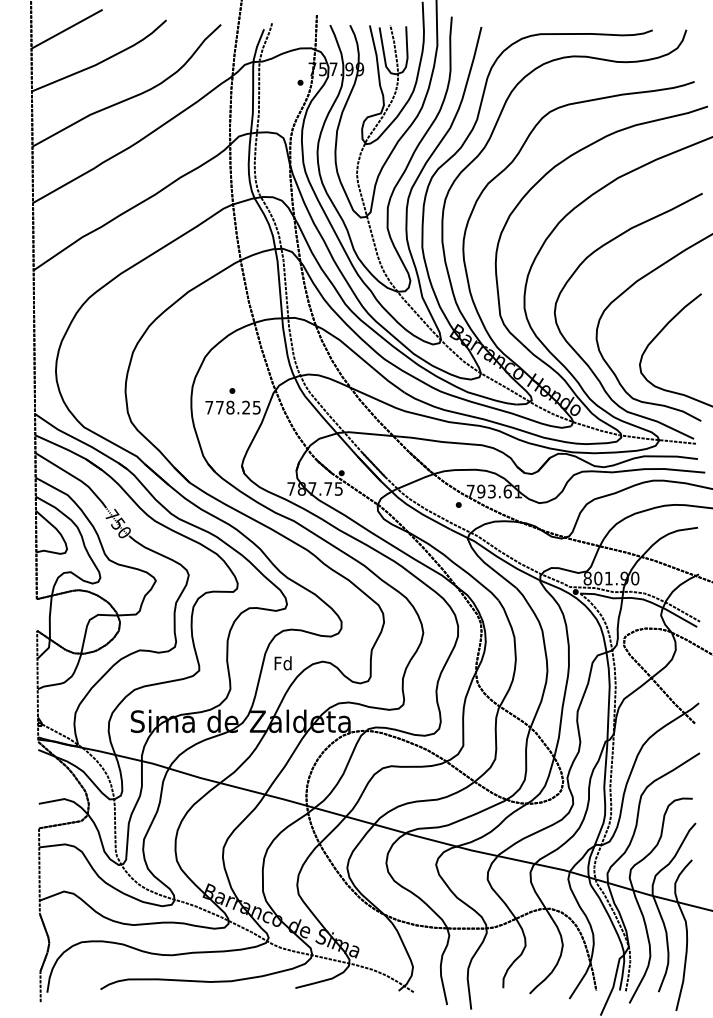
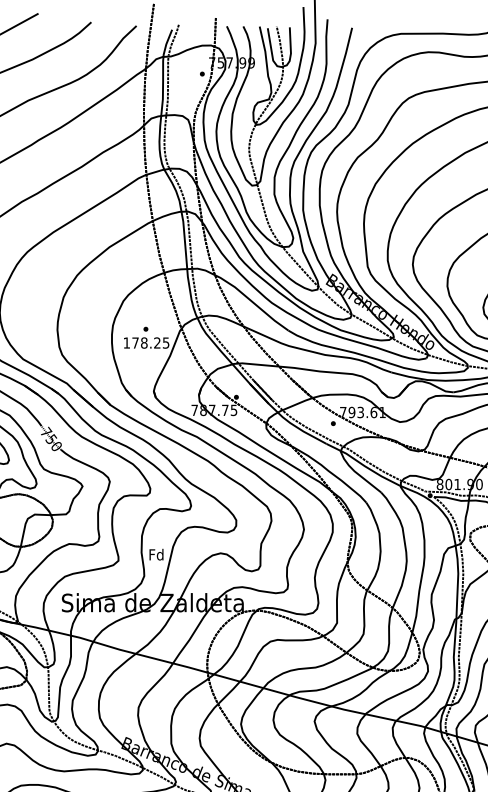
text: (209, 407) -> (126, 342), 778.25 -> 178.25
text: (282, 663) -> (155, 554), moved

